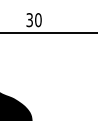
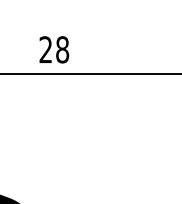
text: (33, 20) -> (53, 50), 30 -> 28

